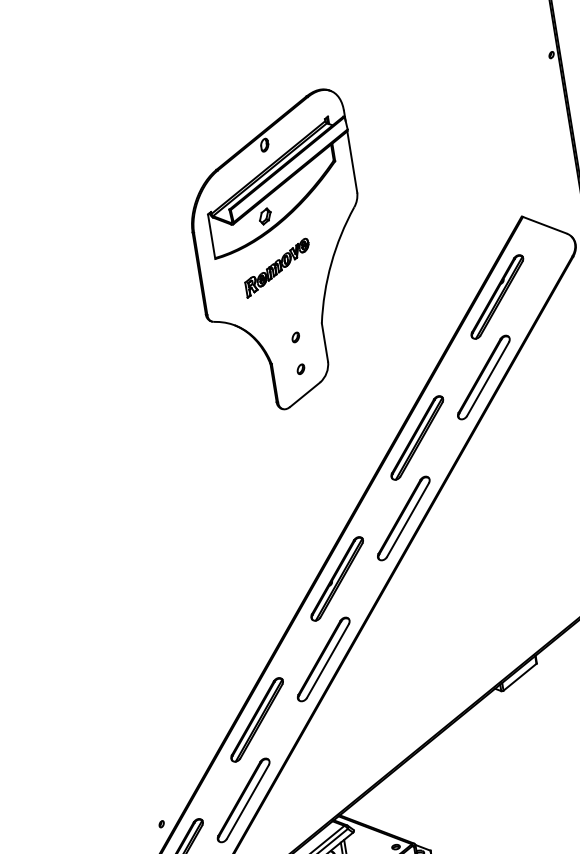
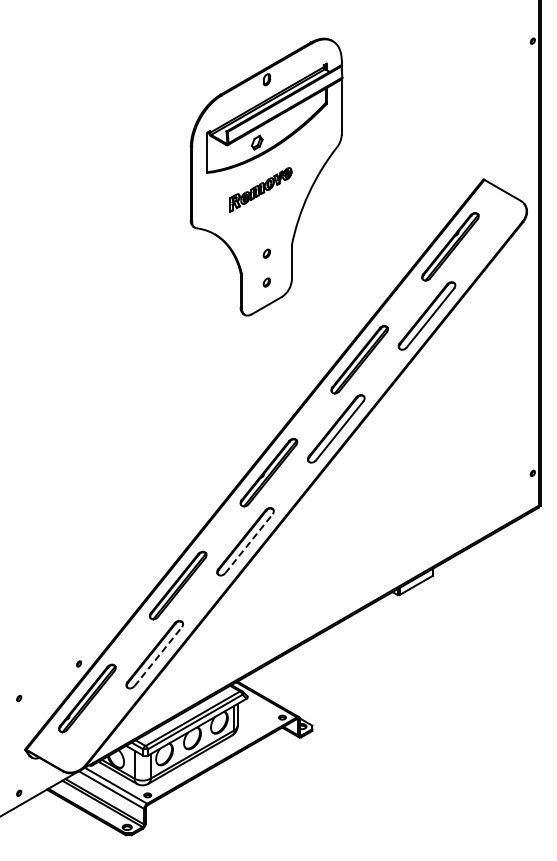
line: (327, 660) -> (248, 543), solid -> dashed
line: (248, 801) -> (158, 656), solid -> dashed

